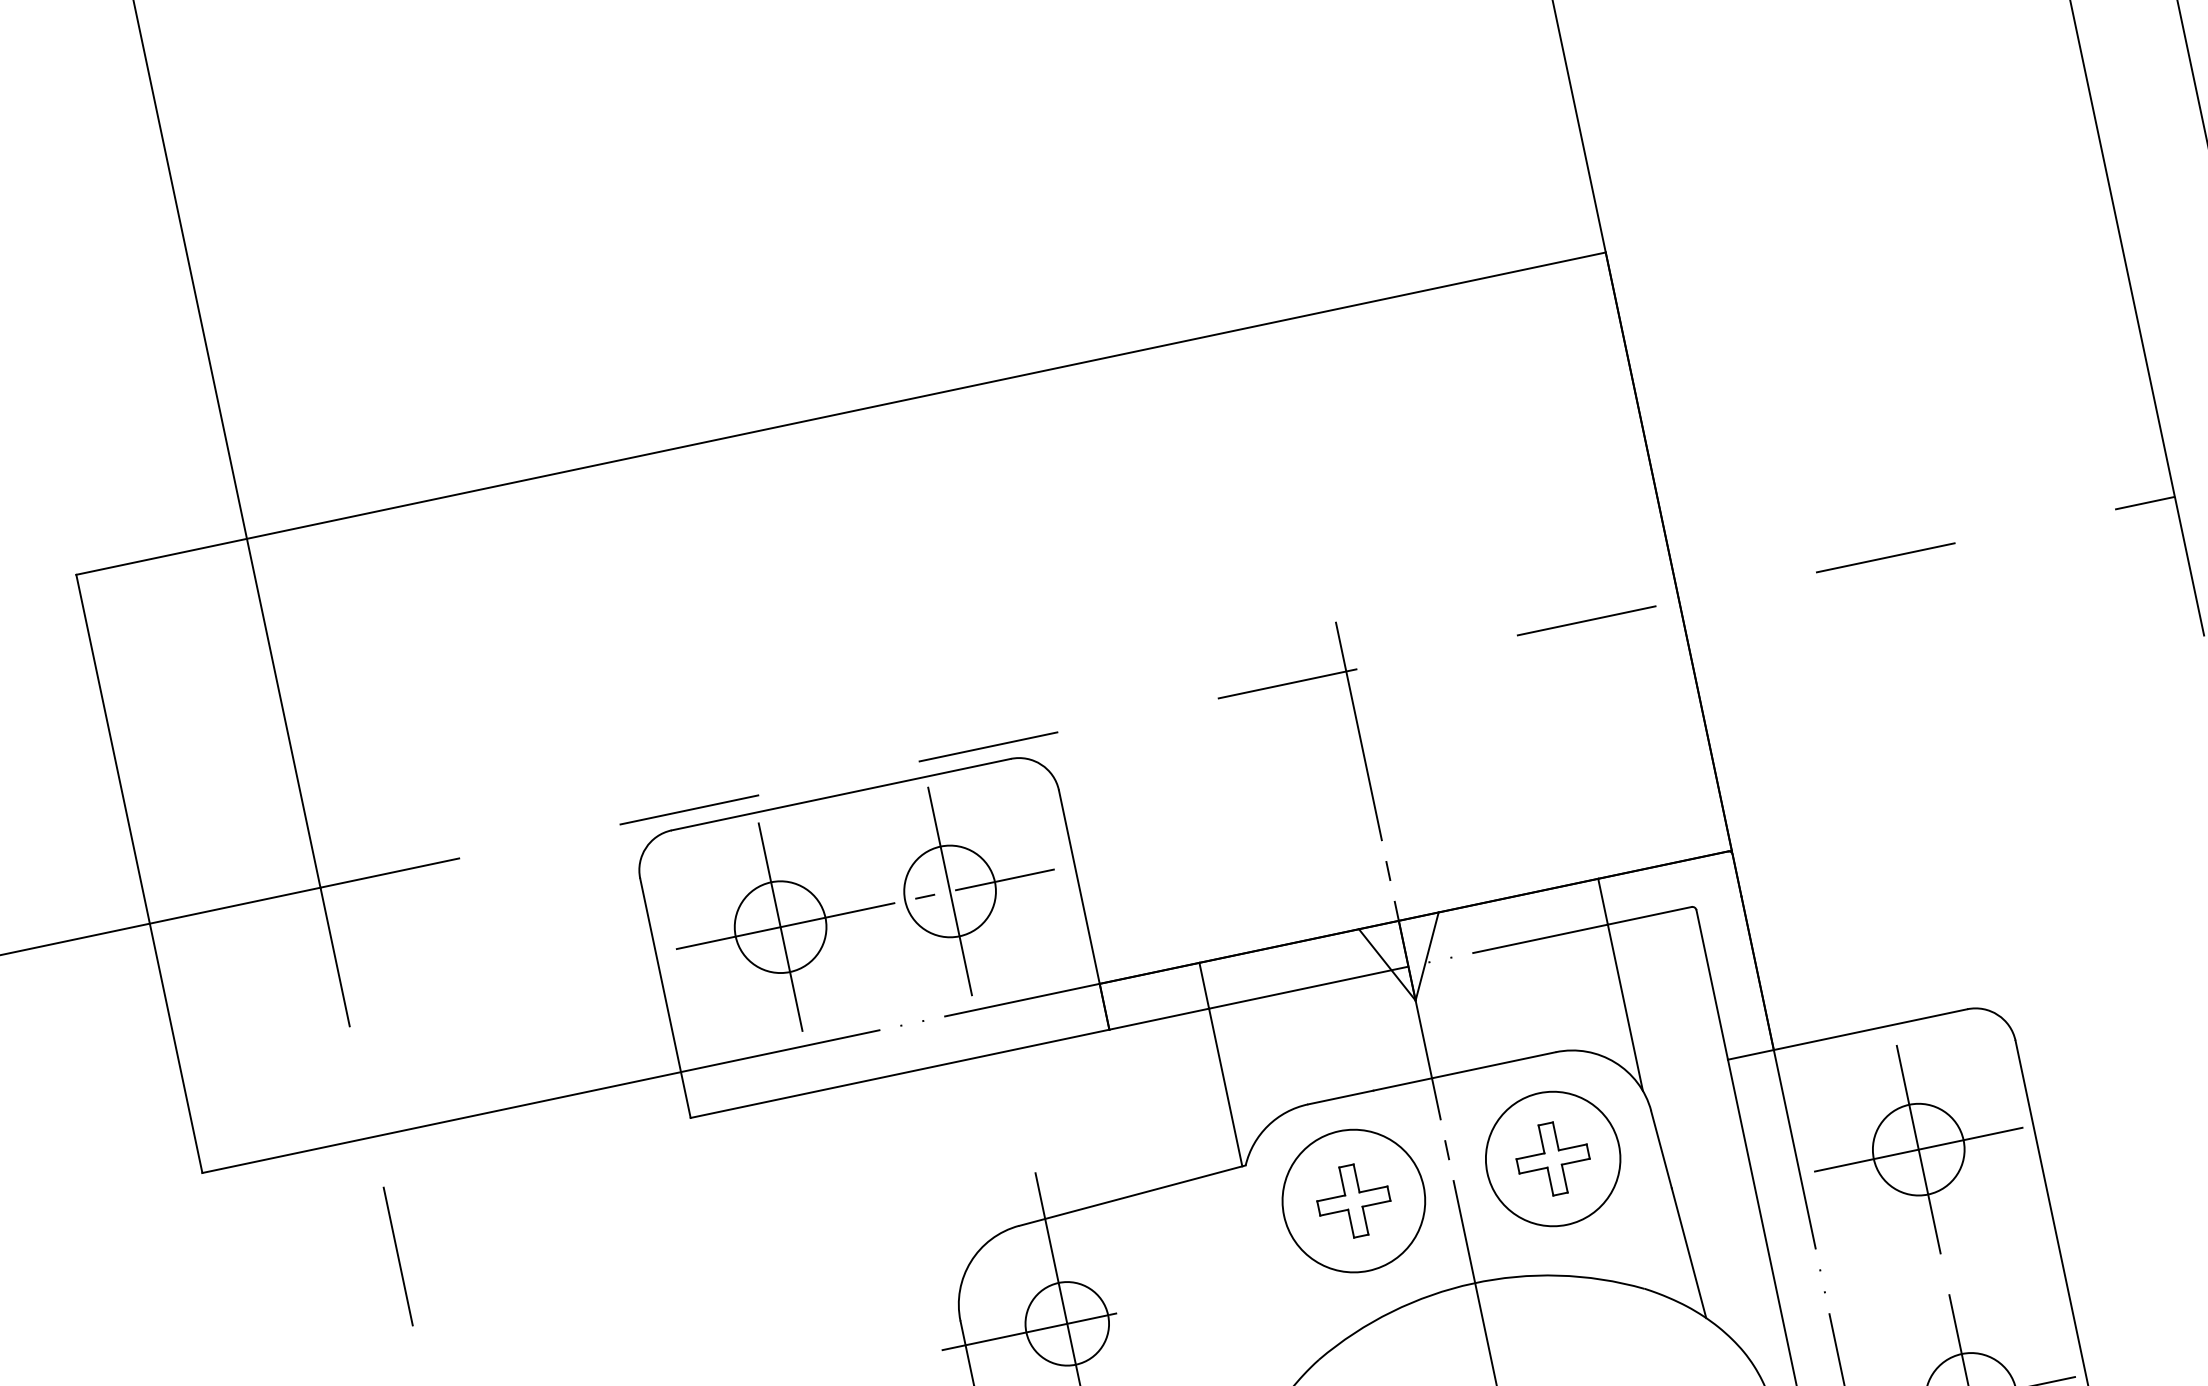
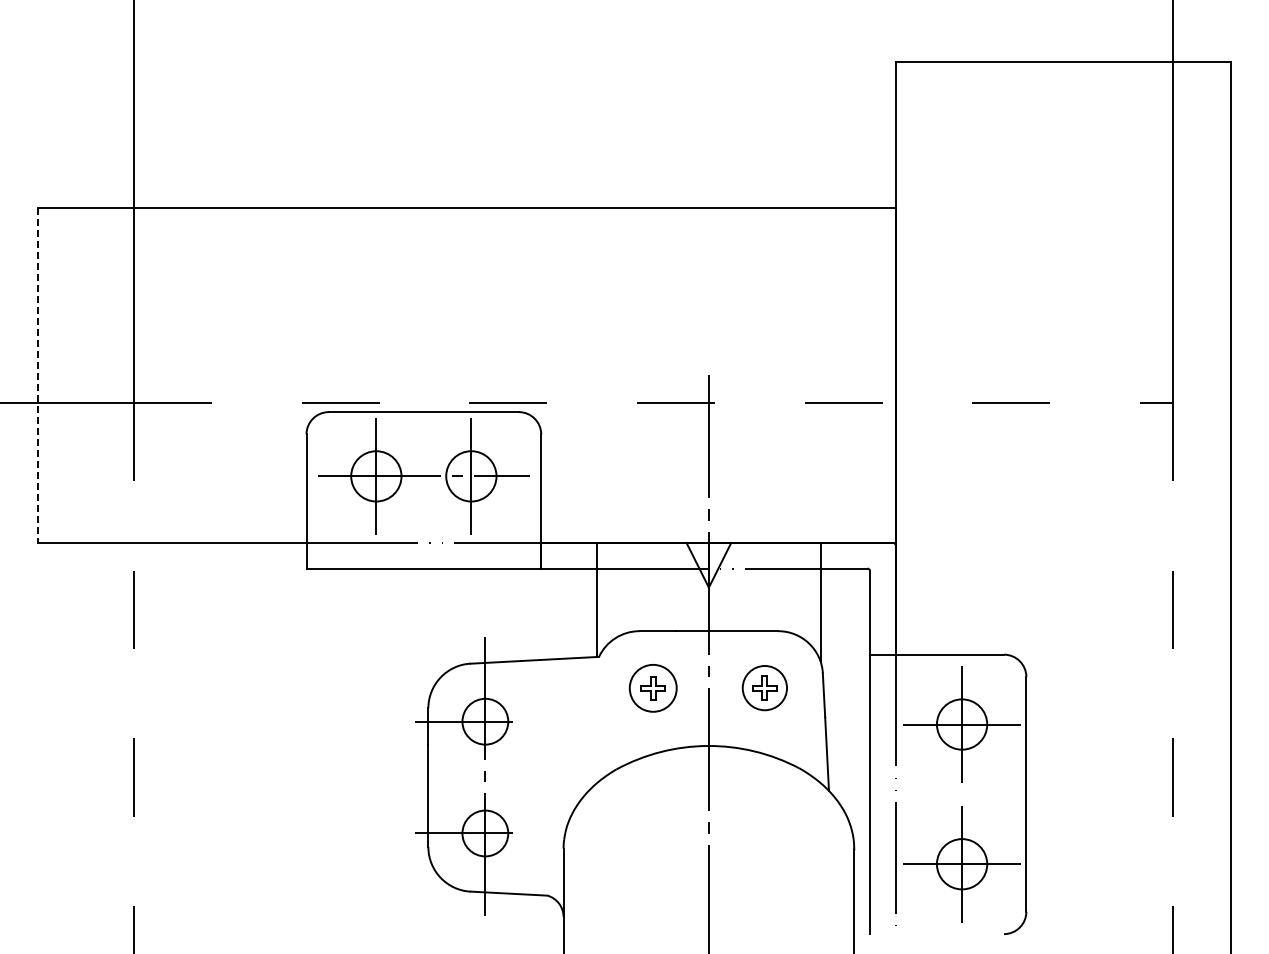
line: (140, 874) -> (38, 375), solid -> dashed
part: (1552, 1157) -> (764, 687), size x0.6
part: (1354, 1201) -> (653, 688), size x0.6

